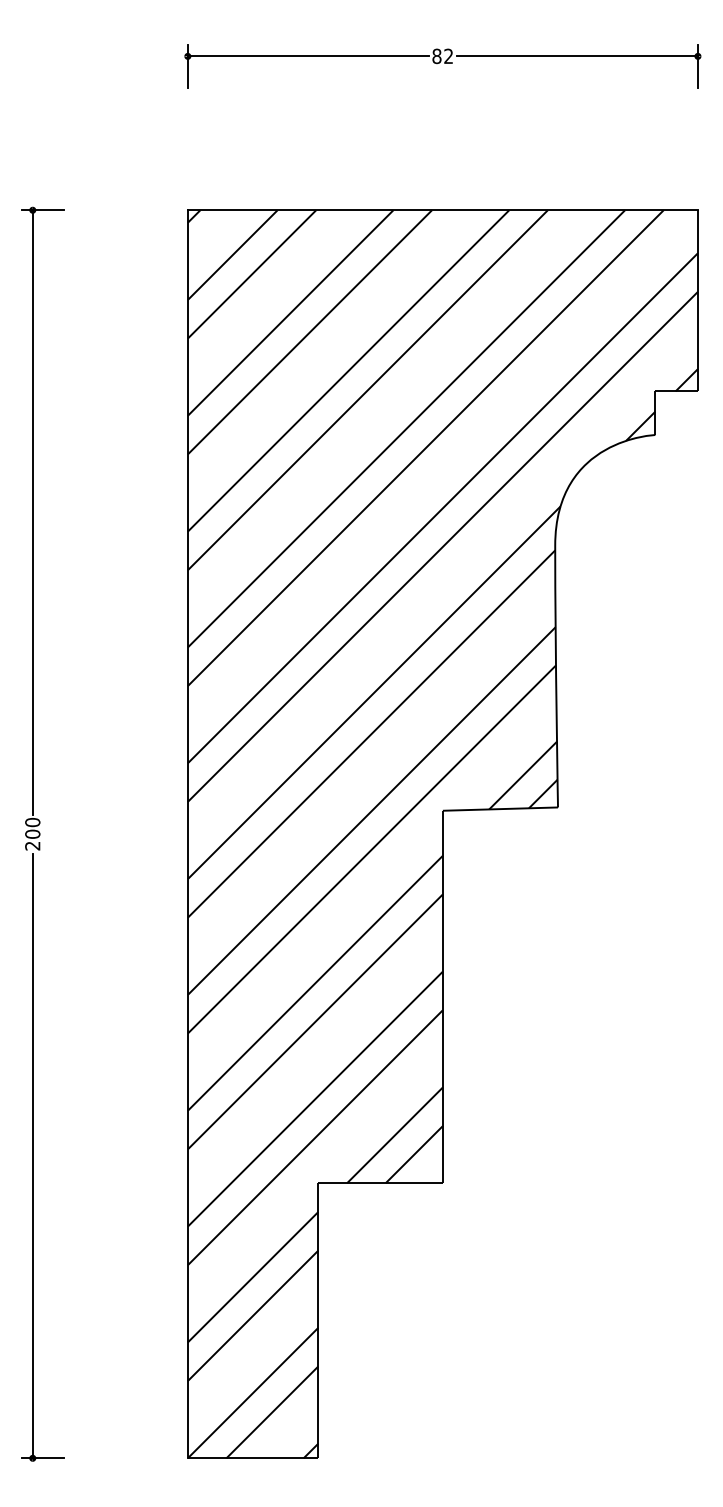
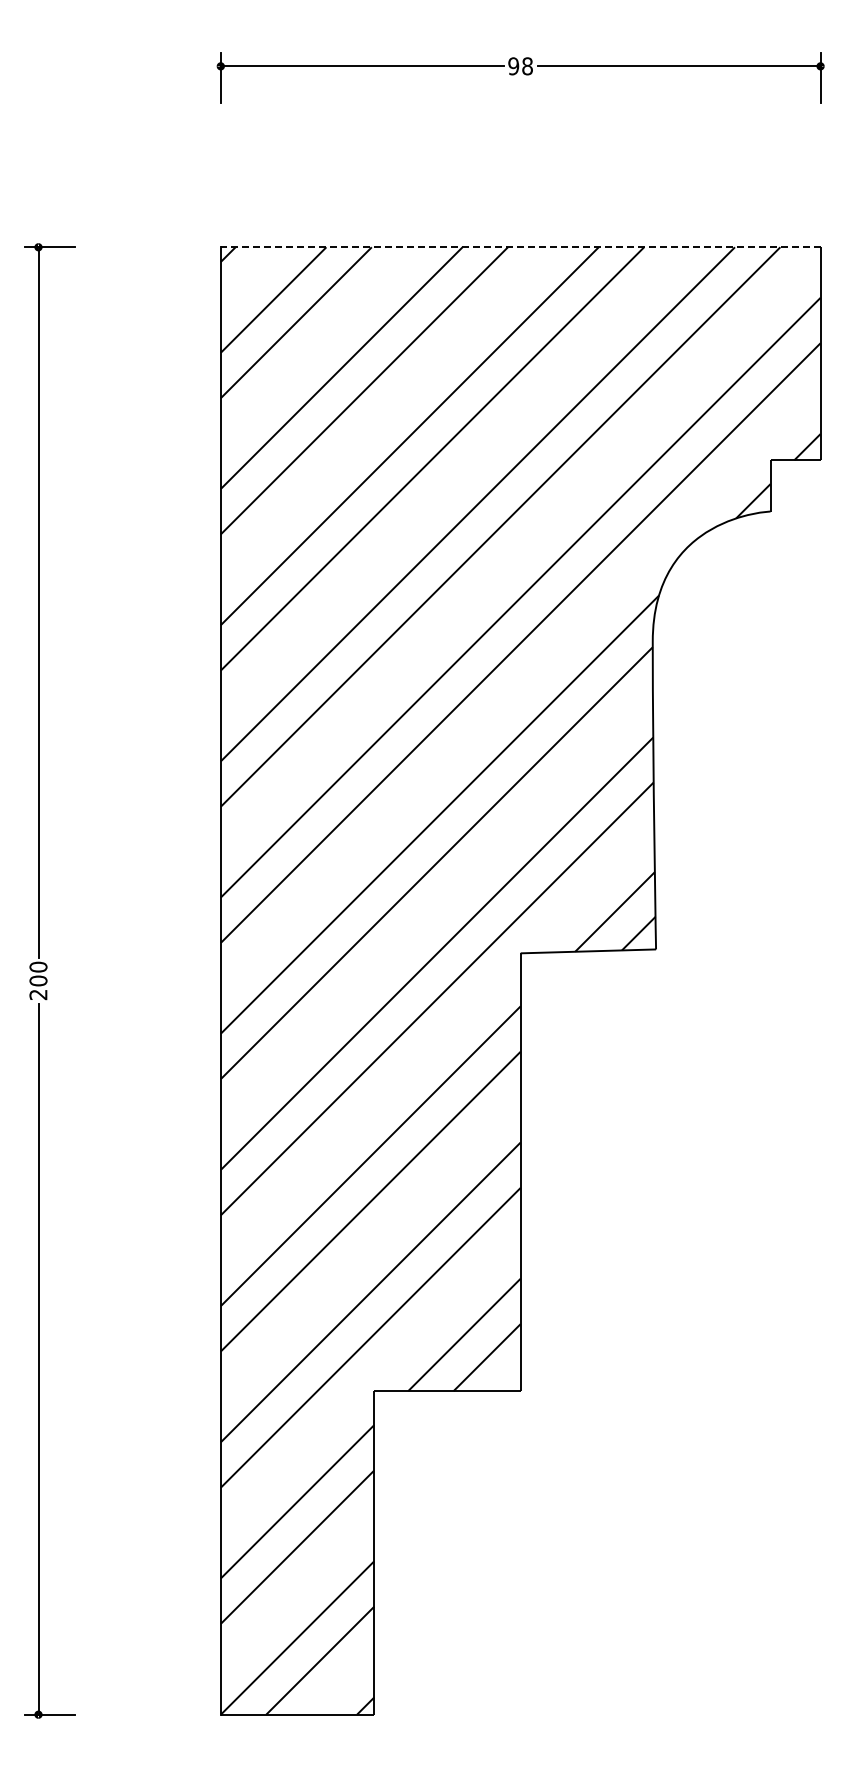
text: (442, 56) -> (520, 66), 82 -> 98
line: (442, 210) -> (520, 247), solid -> dashed

